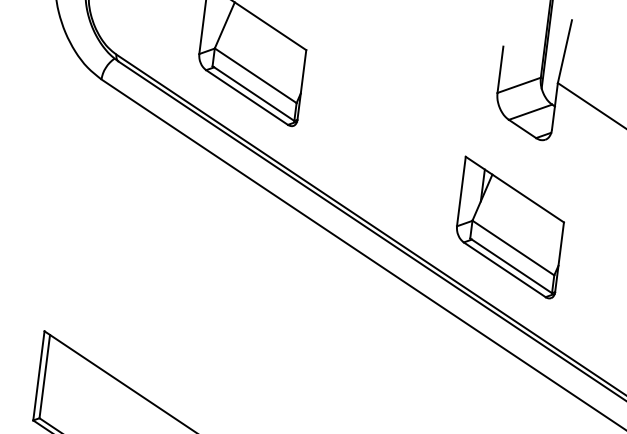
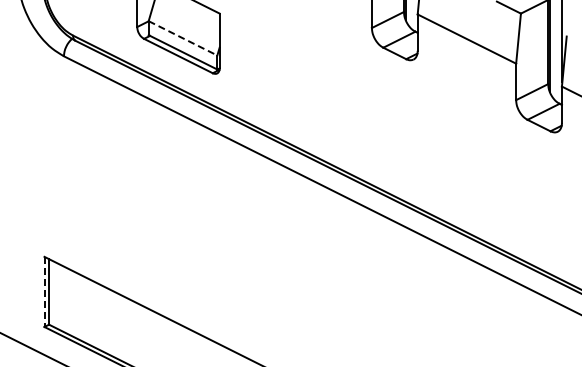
line: (256, 76) -> (183, 38), solid -> dashed
part: (509, 226) -> (394, 130), removed
line: (38, 376) -> (44, 292), solid -> dashed

